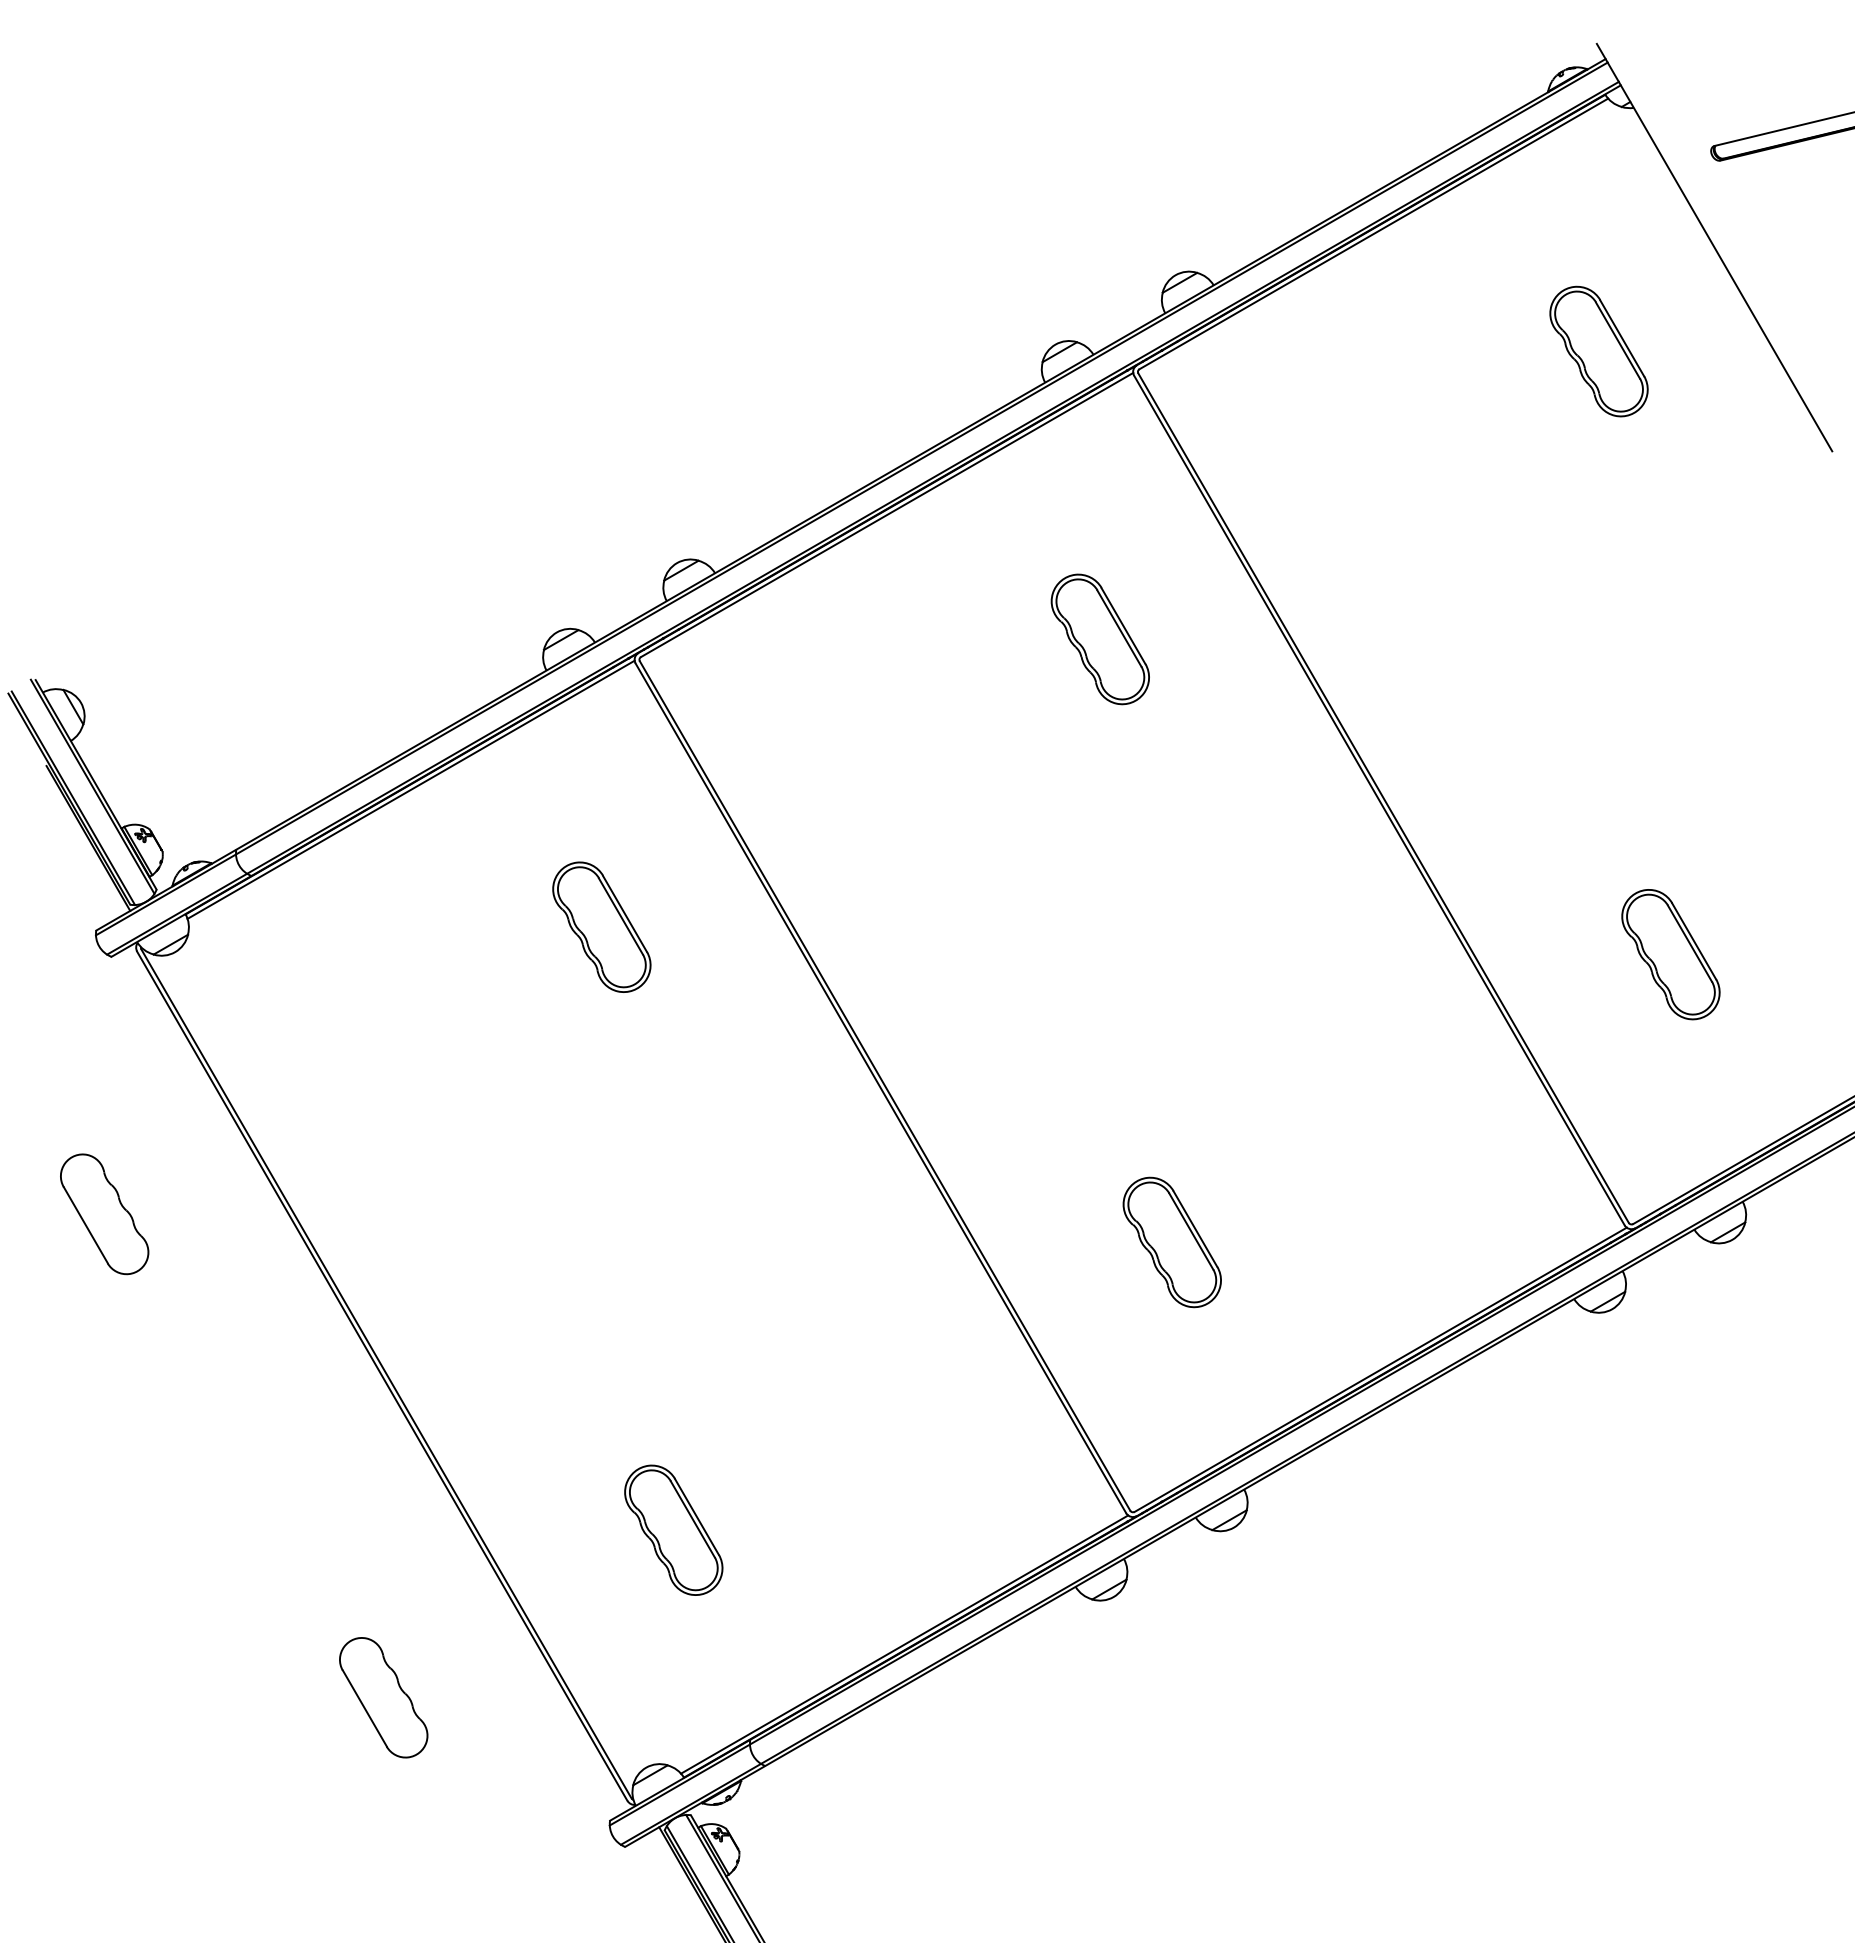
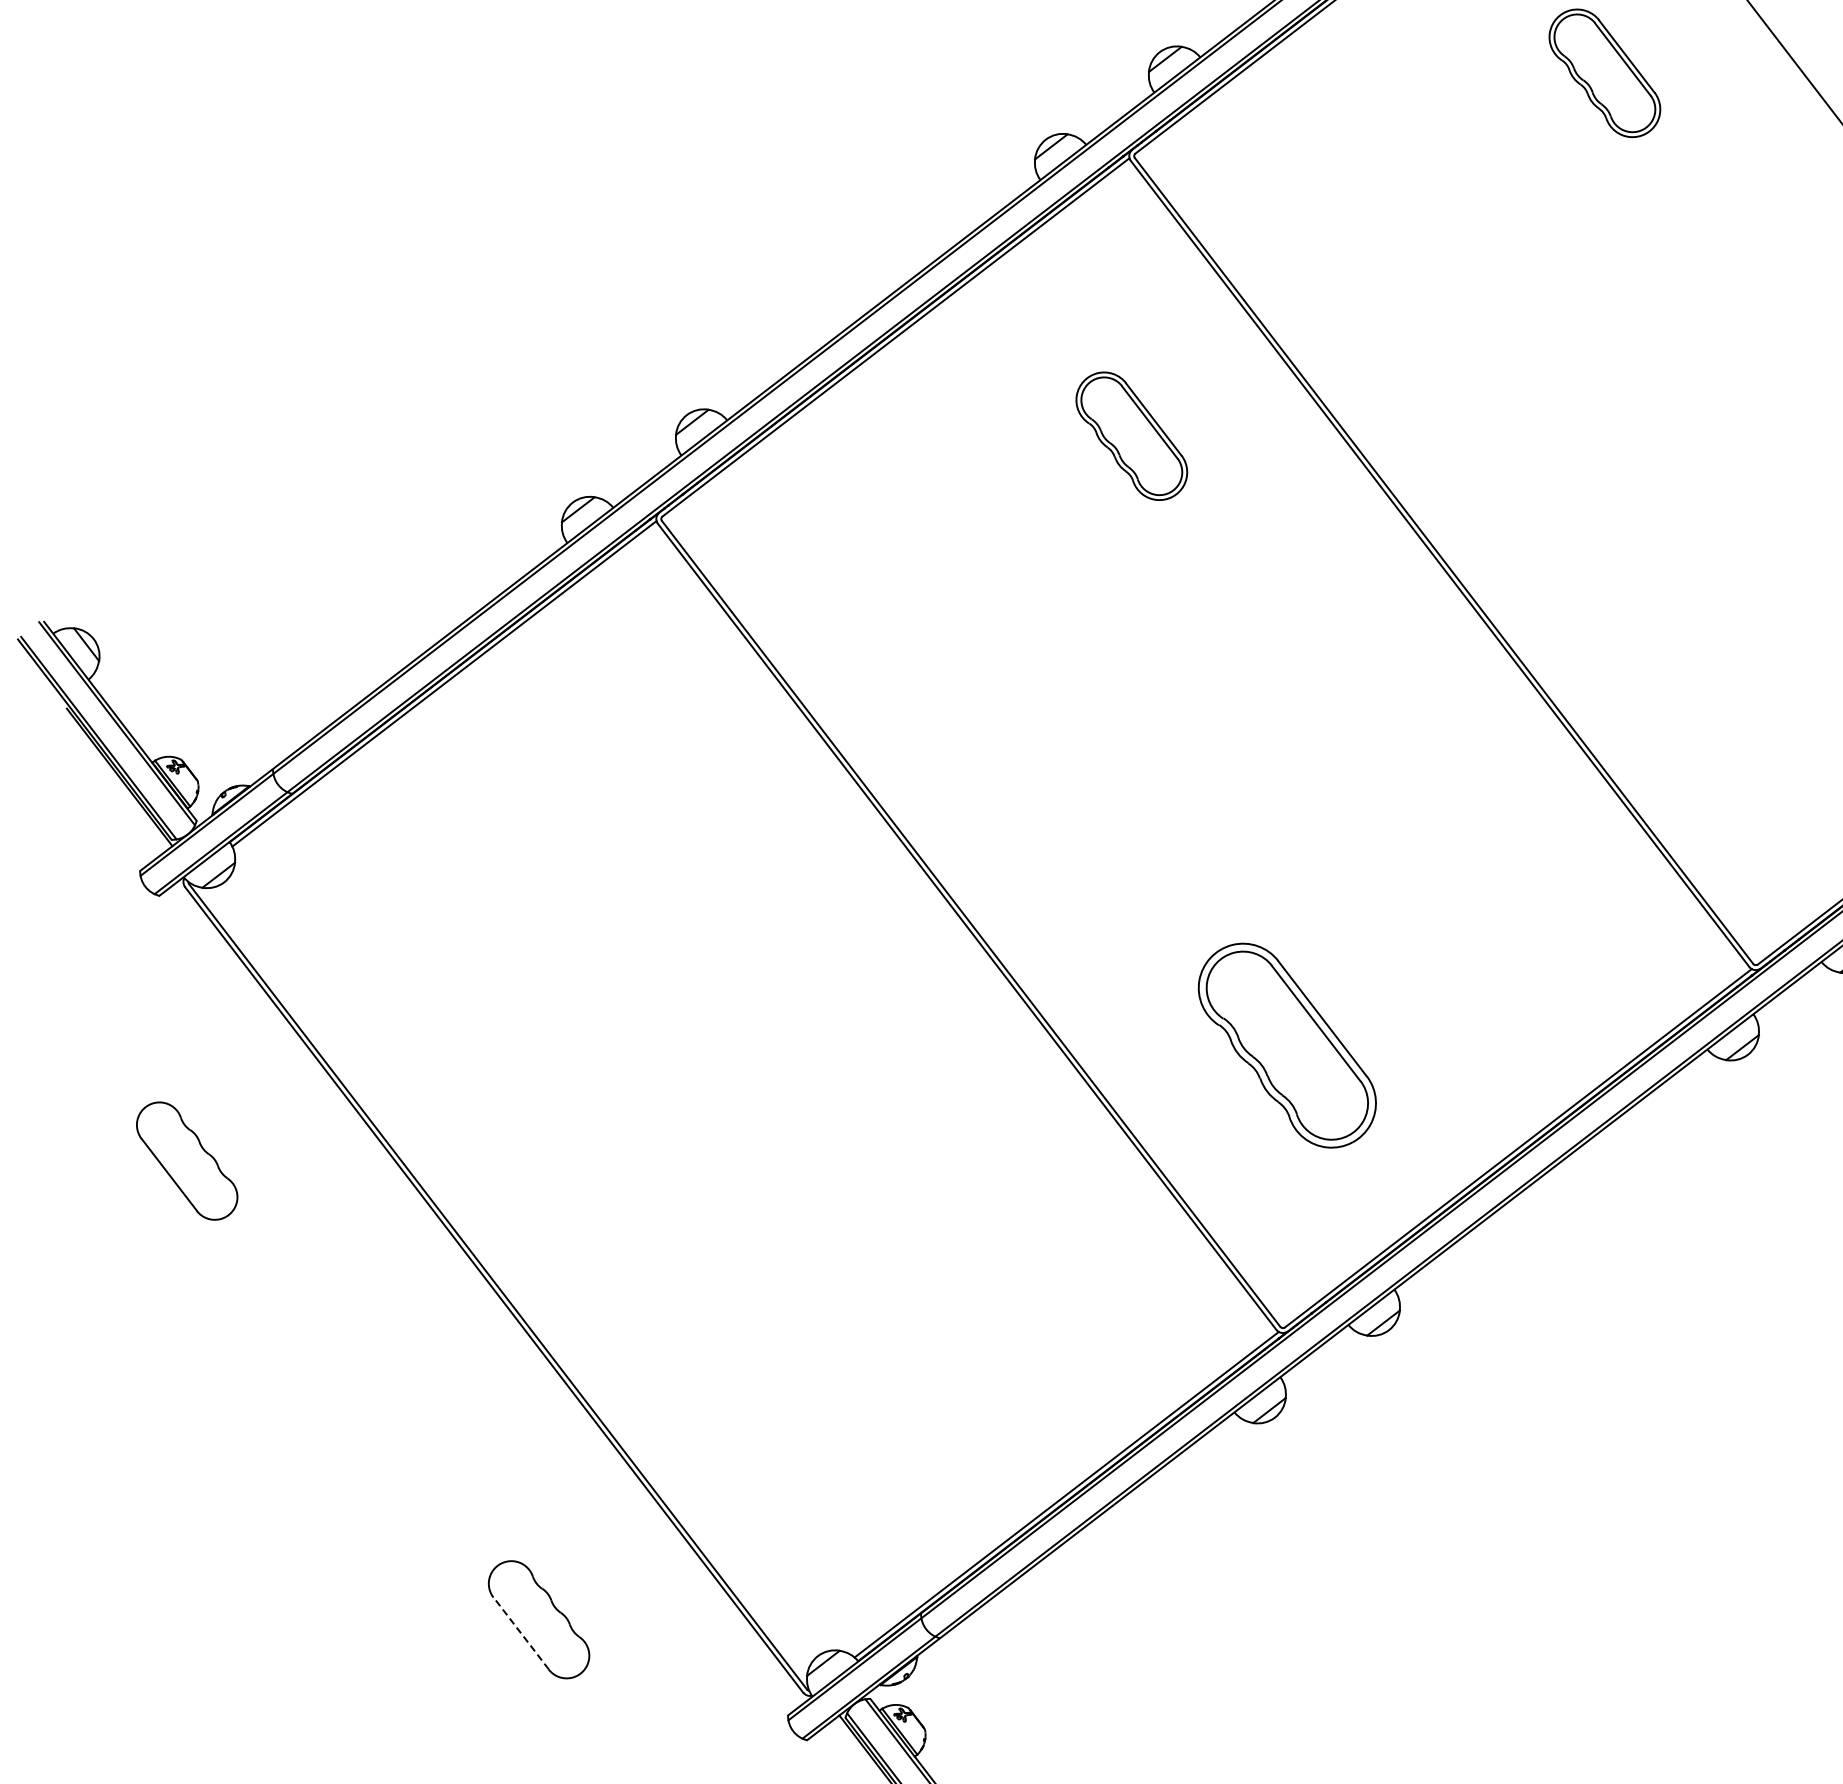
part: (601, 926) -> (658, 798), removed
part: (1670, 954) -> (1759, 682), removed
part: (1171, 1242) -> (1286, 1045), size x1.6
part: (673, 1529) -> (813, 1407), removed
line: (364, 1708) -> (520, 1633), solid -> dashed

